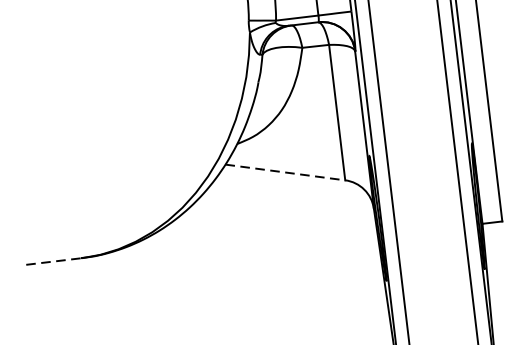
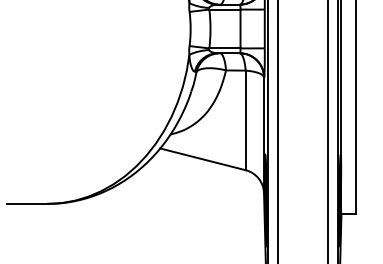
line: (286, 172) -> (203, 159), dashed -> solid
line: (53, 260) -> (27, 203), dashed -> solid

